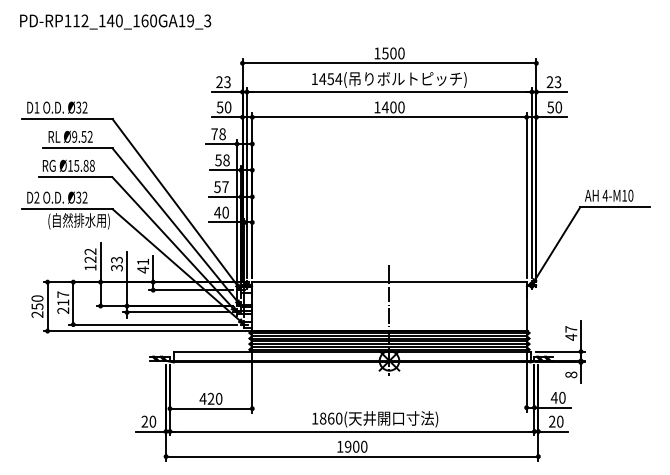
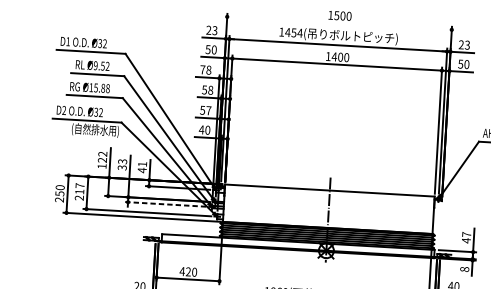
line: (389, 63) -> (339, 23), removed
line: (175, 312) -> (165, 204), solid -> dashed

